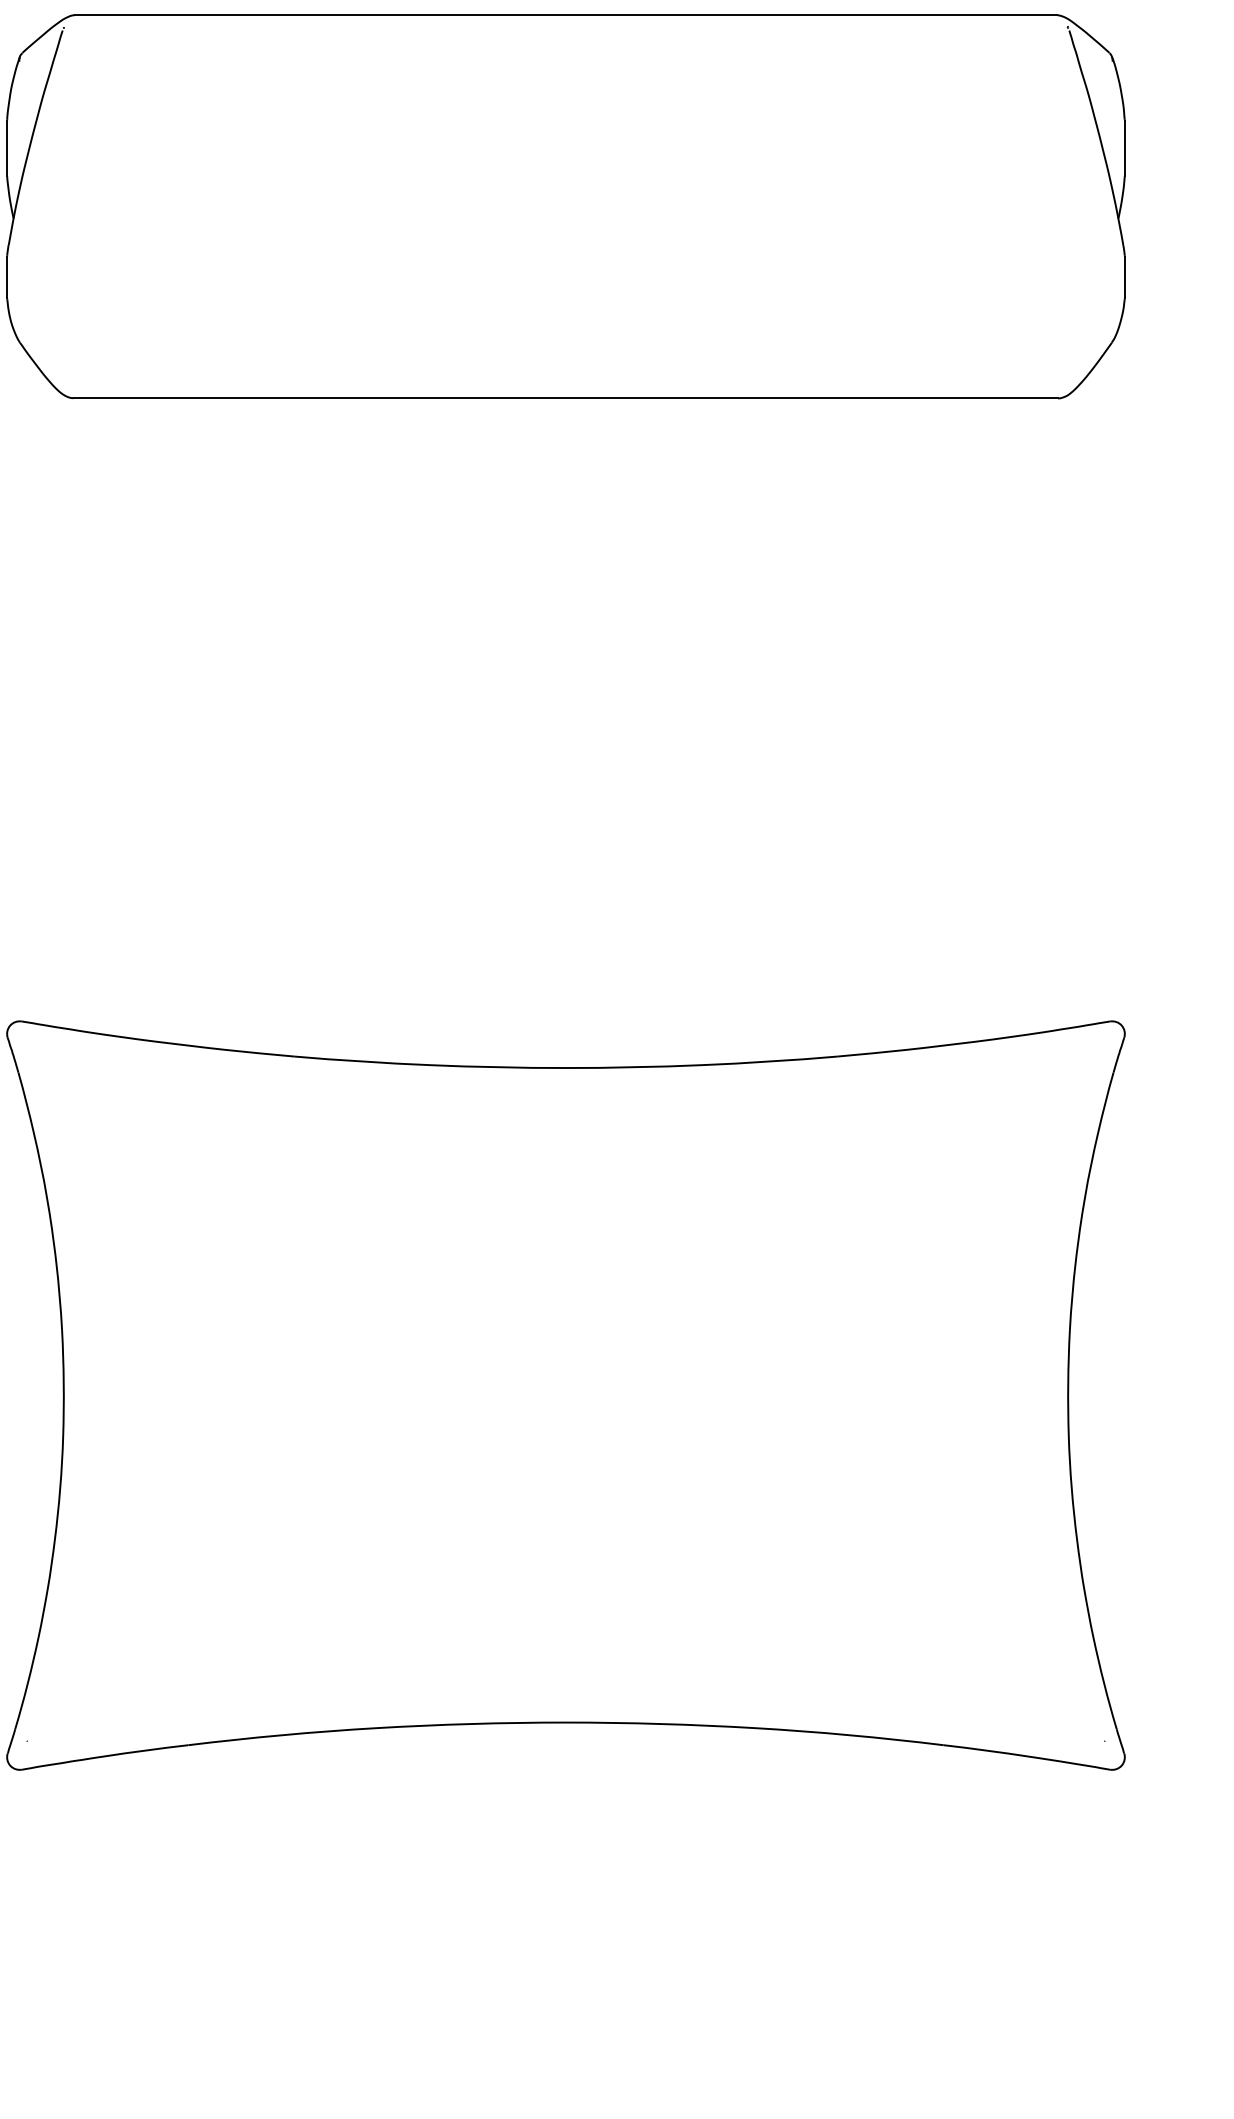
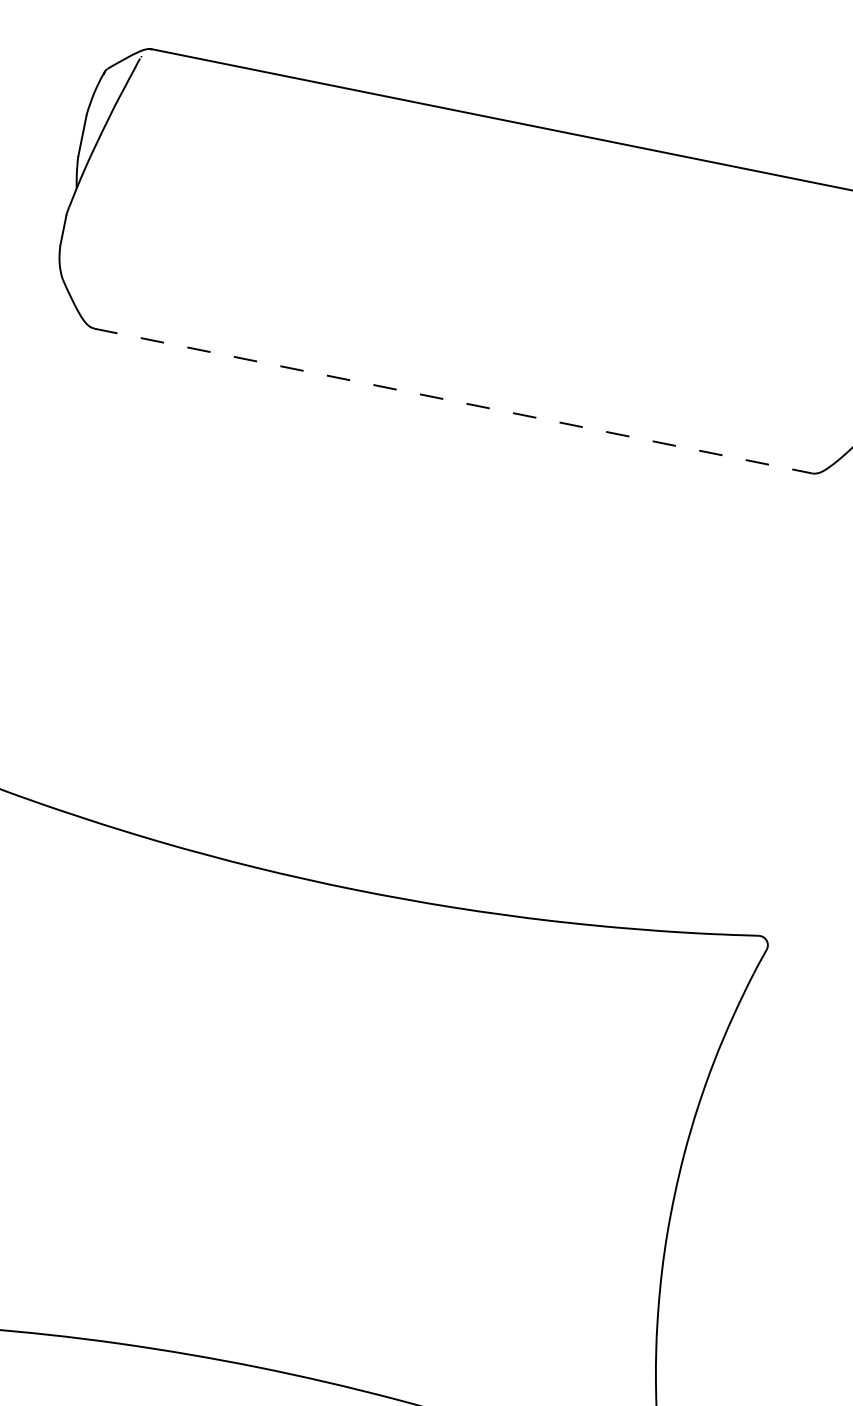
line: (566, 398) -> (453, 401), solid -> dashed

